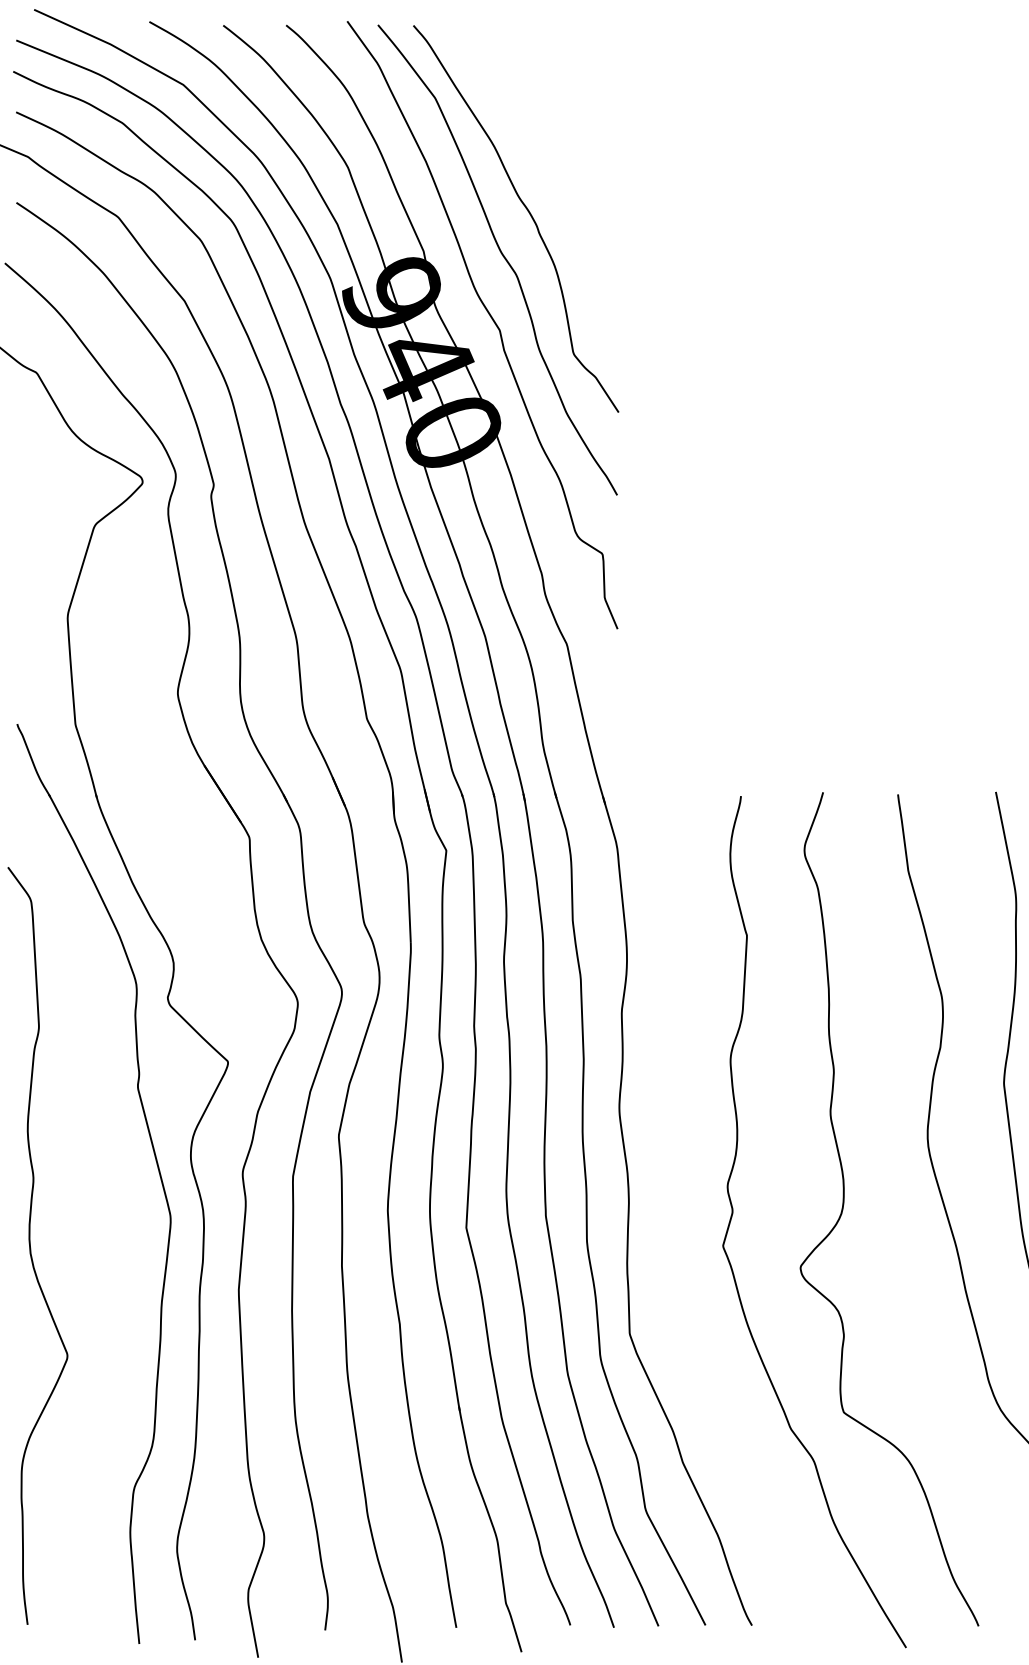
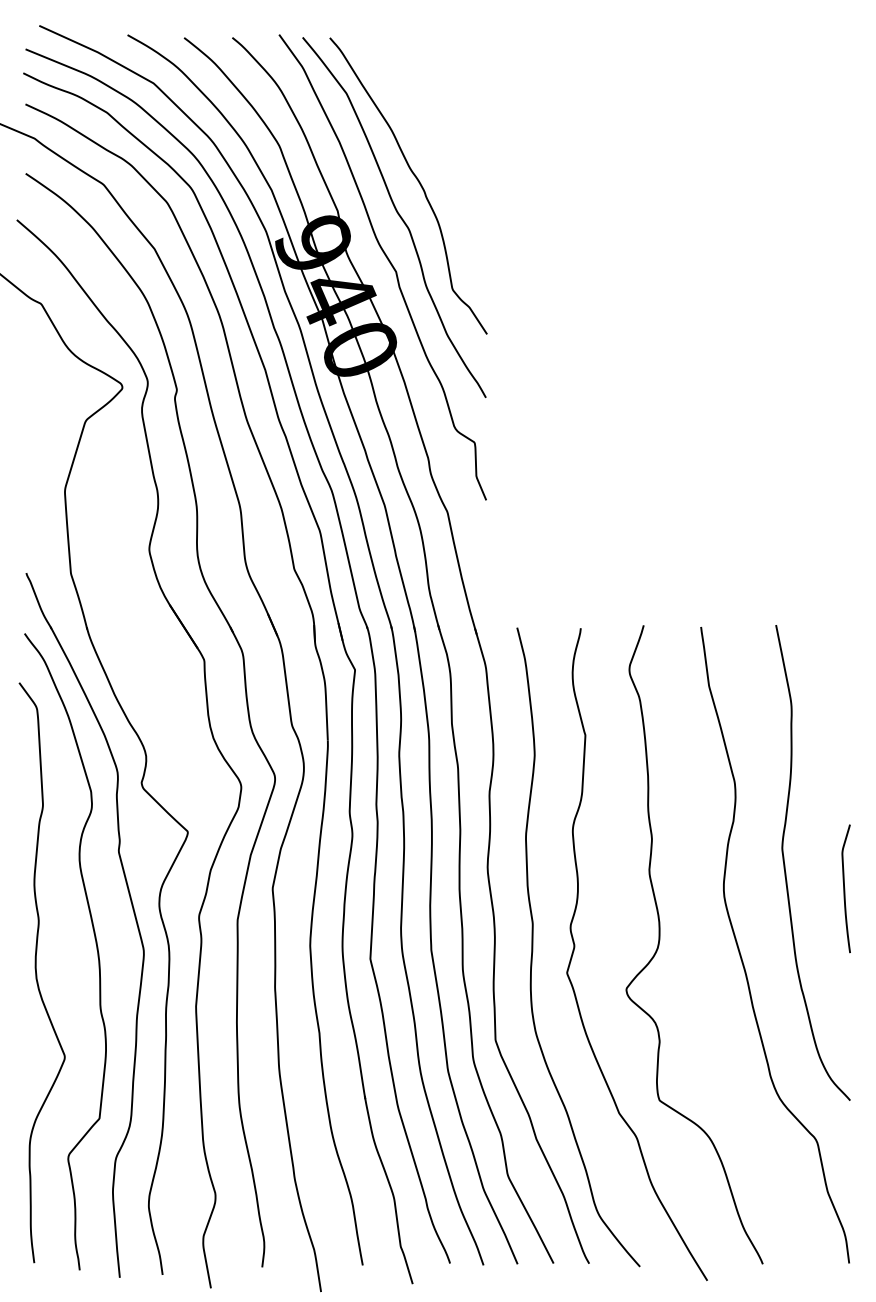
curve: (107, 1208) -> (95, 944), added
curve: (679, 1212) -> (533, 947), added

